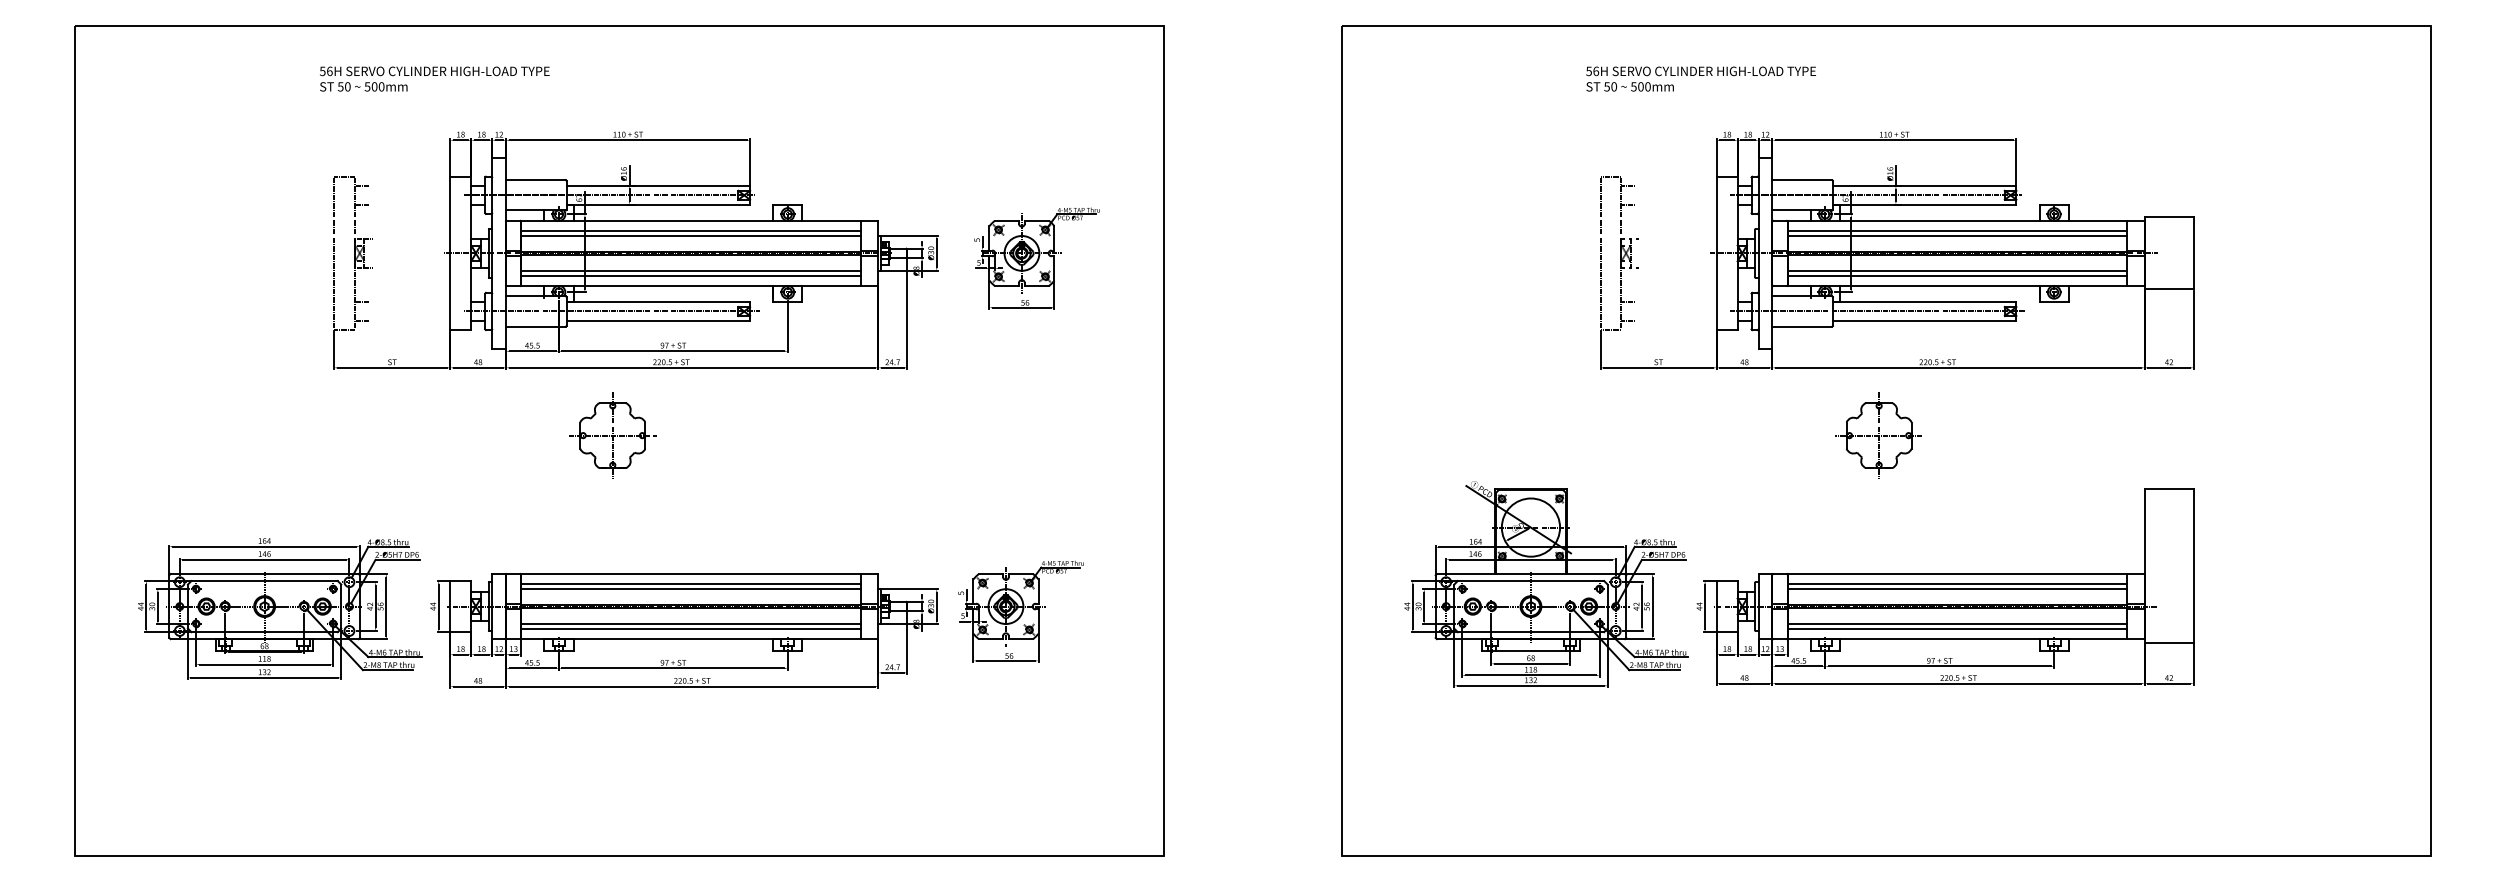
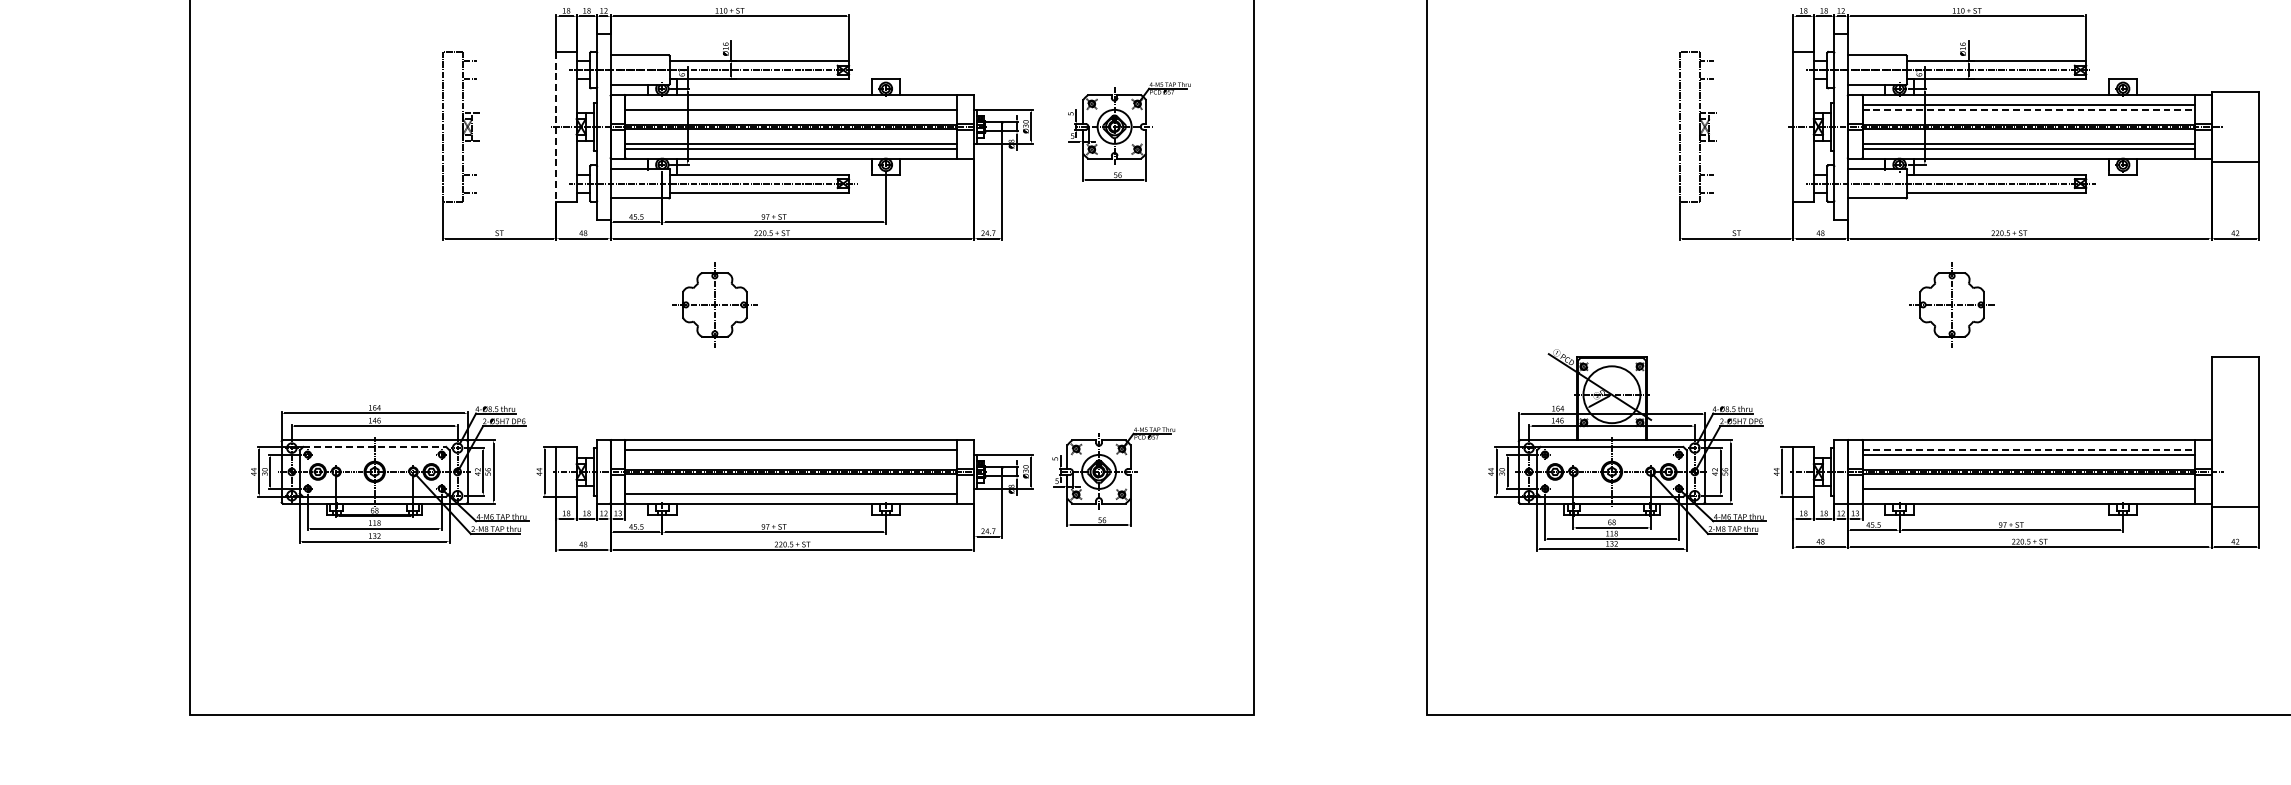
line: (691, 230) -> (791, 104), removed
line: (1957, 235) -> (2028, 109), solid -> dashed
line: (450, 253) -> (556, 126), solid -> dashed
line: (265, 581) -> (375, 447), solid -> dashed
line: (1957, 584) -> (2028, 450), solid -> dashed
line: (691, 588) -> (791, 454), removed
line: (691, 624) -> (791, 489), removed
line: (1957, 629) -> (2028, 494), removed

